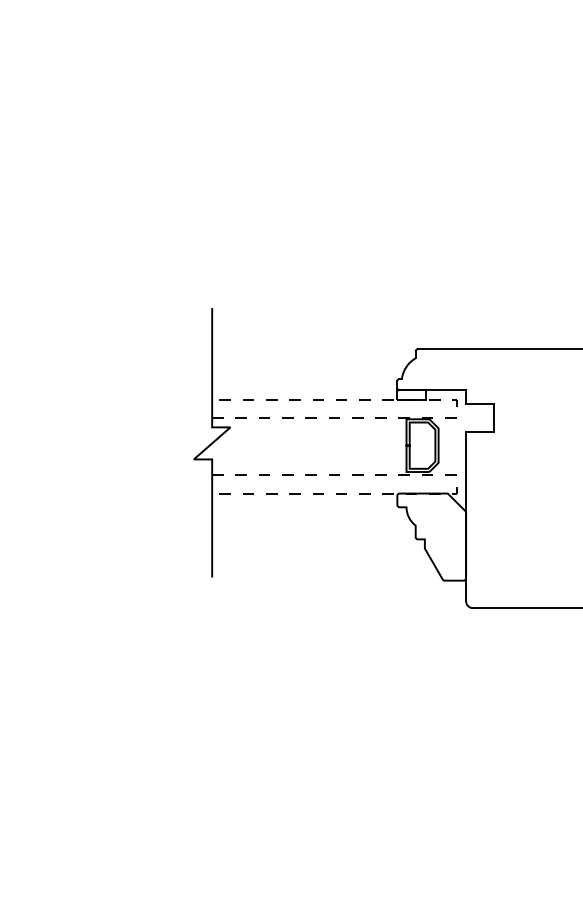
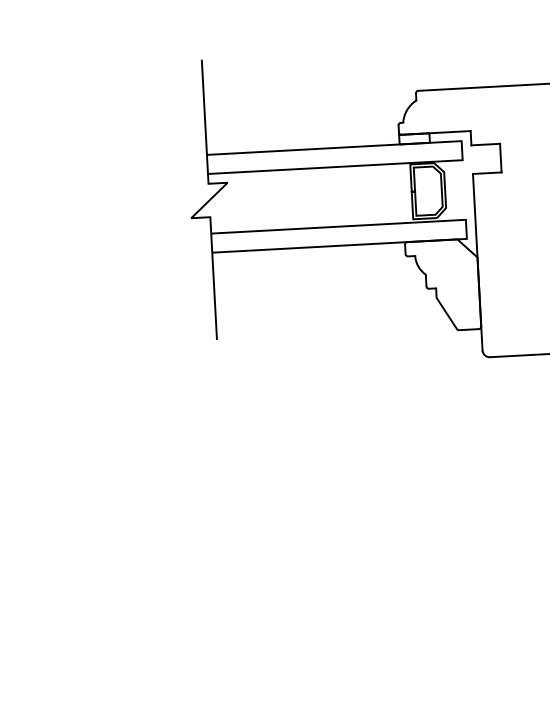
line: (456, 408) -> (461, 150), dashed -> solid
line: (456, 484) -> (465, 229), dashed -> solid

